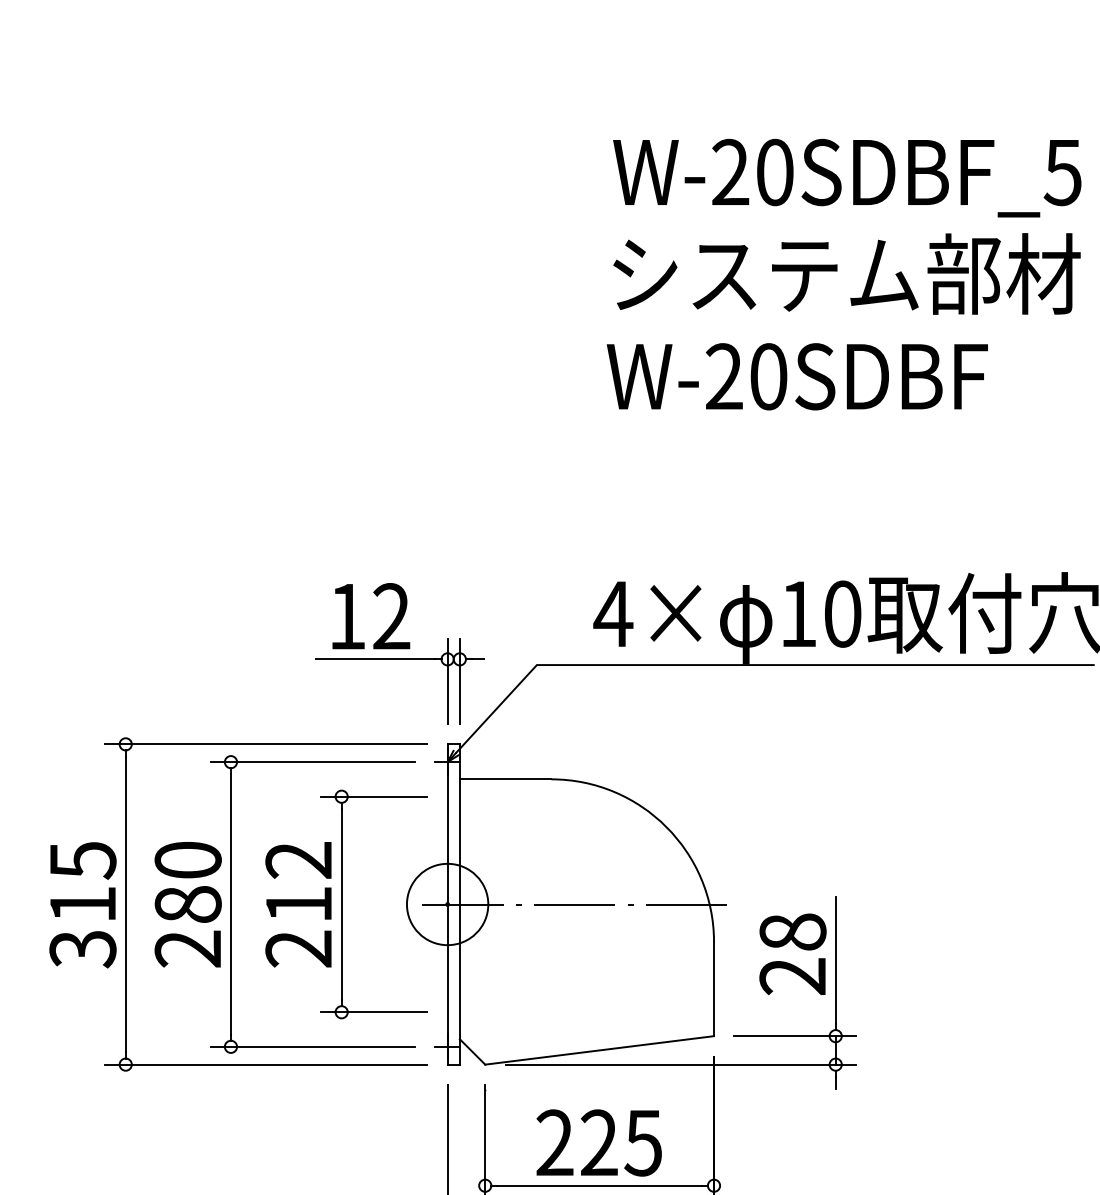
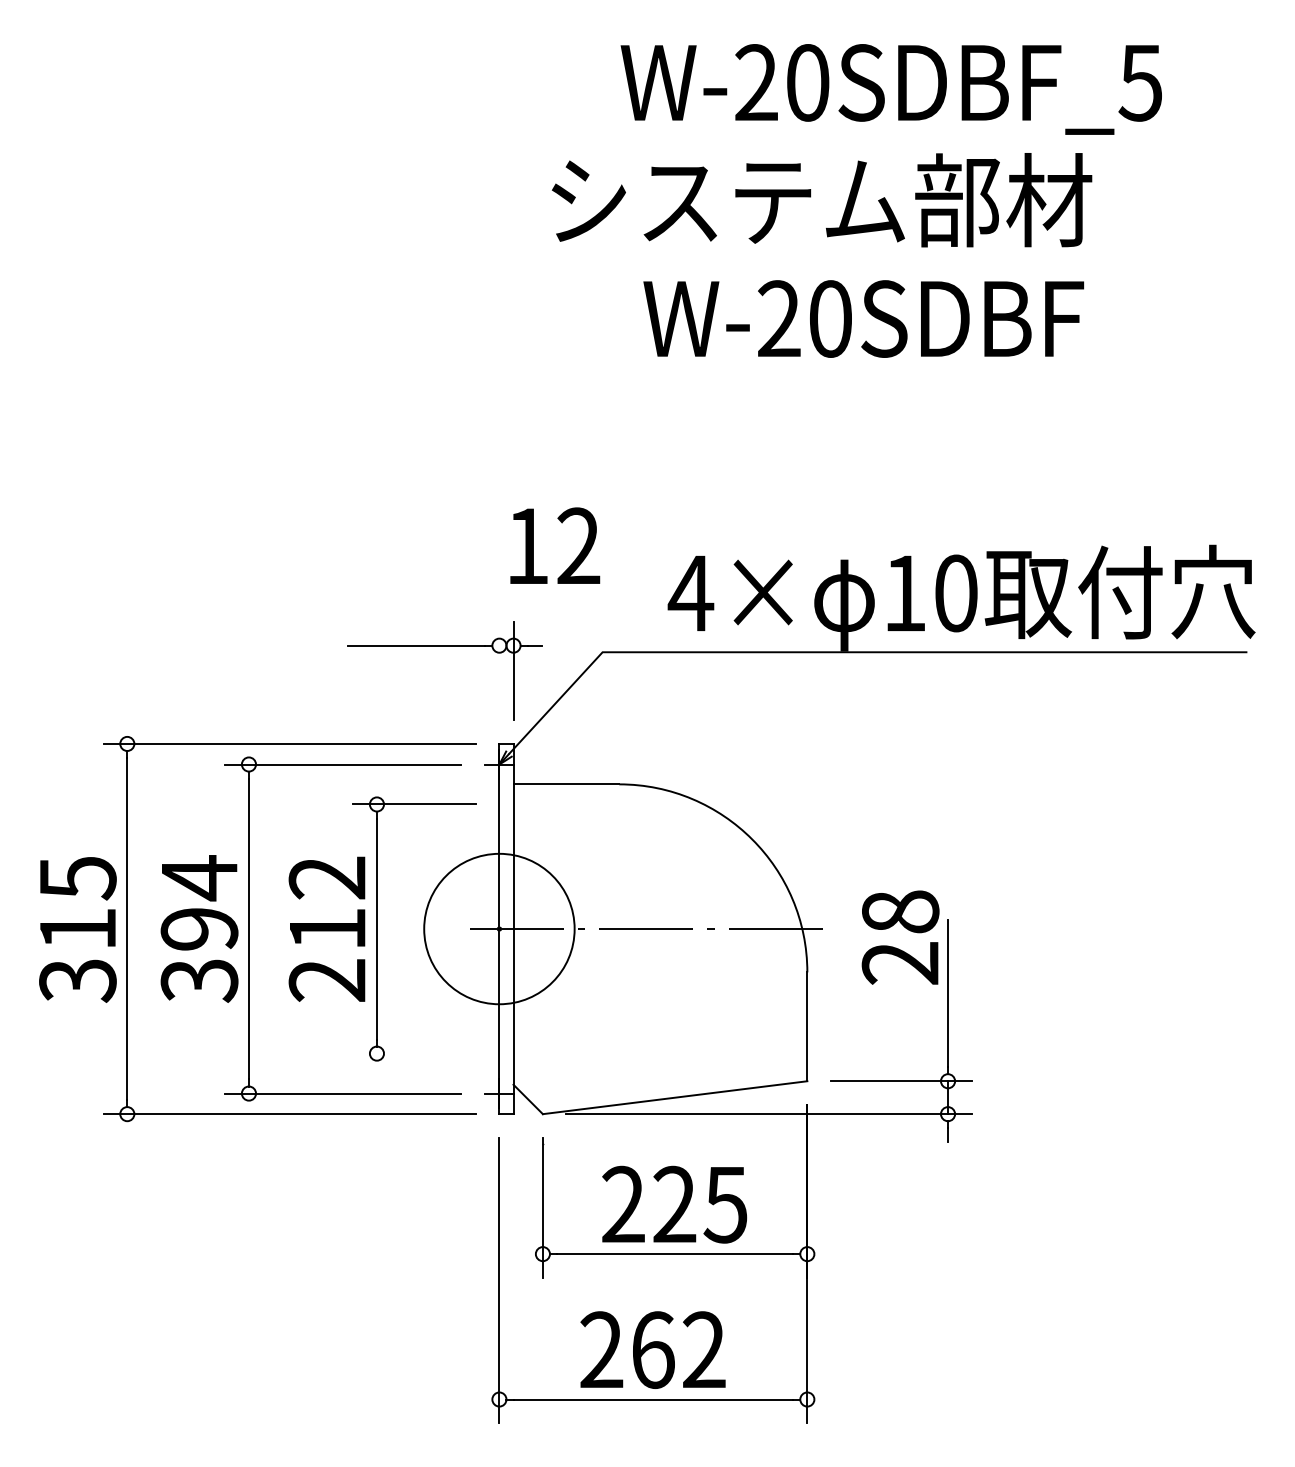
text: (846, 178) -> (890, 89), moved
text: (847, 274) -> (822, 200), moved
text: (797, 376) -> (863, 318), moved
text: (371, 615) -> (555, 545), moved
line: (447, 681) -> (499, 671), removed
text: (188, 904) -> (199, 928), 280 -> 394
circle: (447, 904) -> (499, 929), size x1.6
text: (792, 954) -> (900, 937), moved
line: (374, 1012) -> (414, 1053), removed

